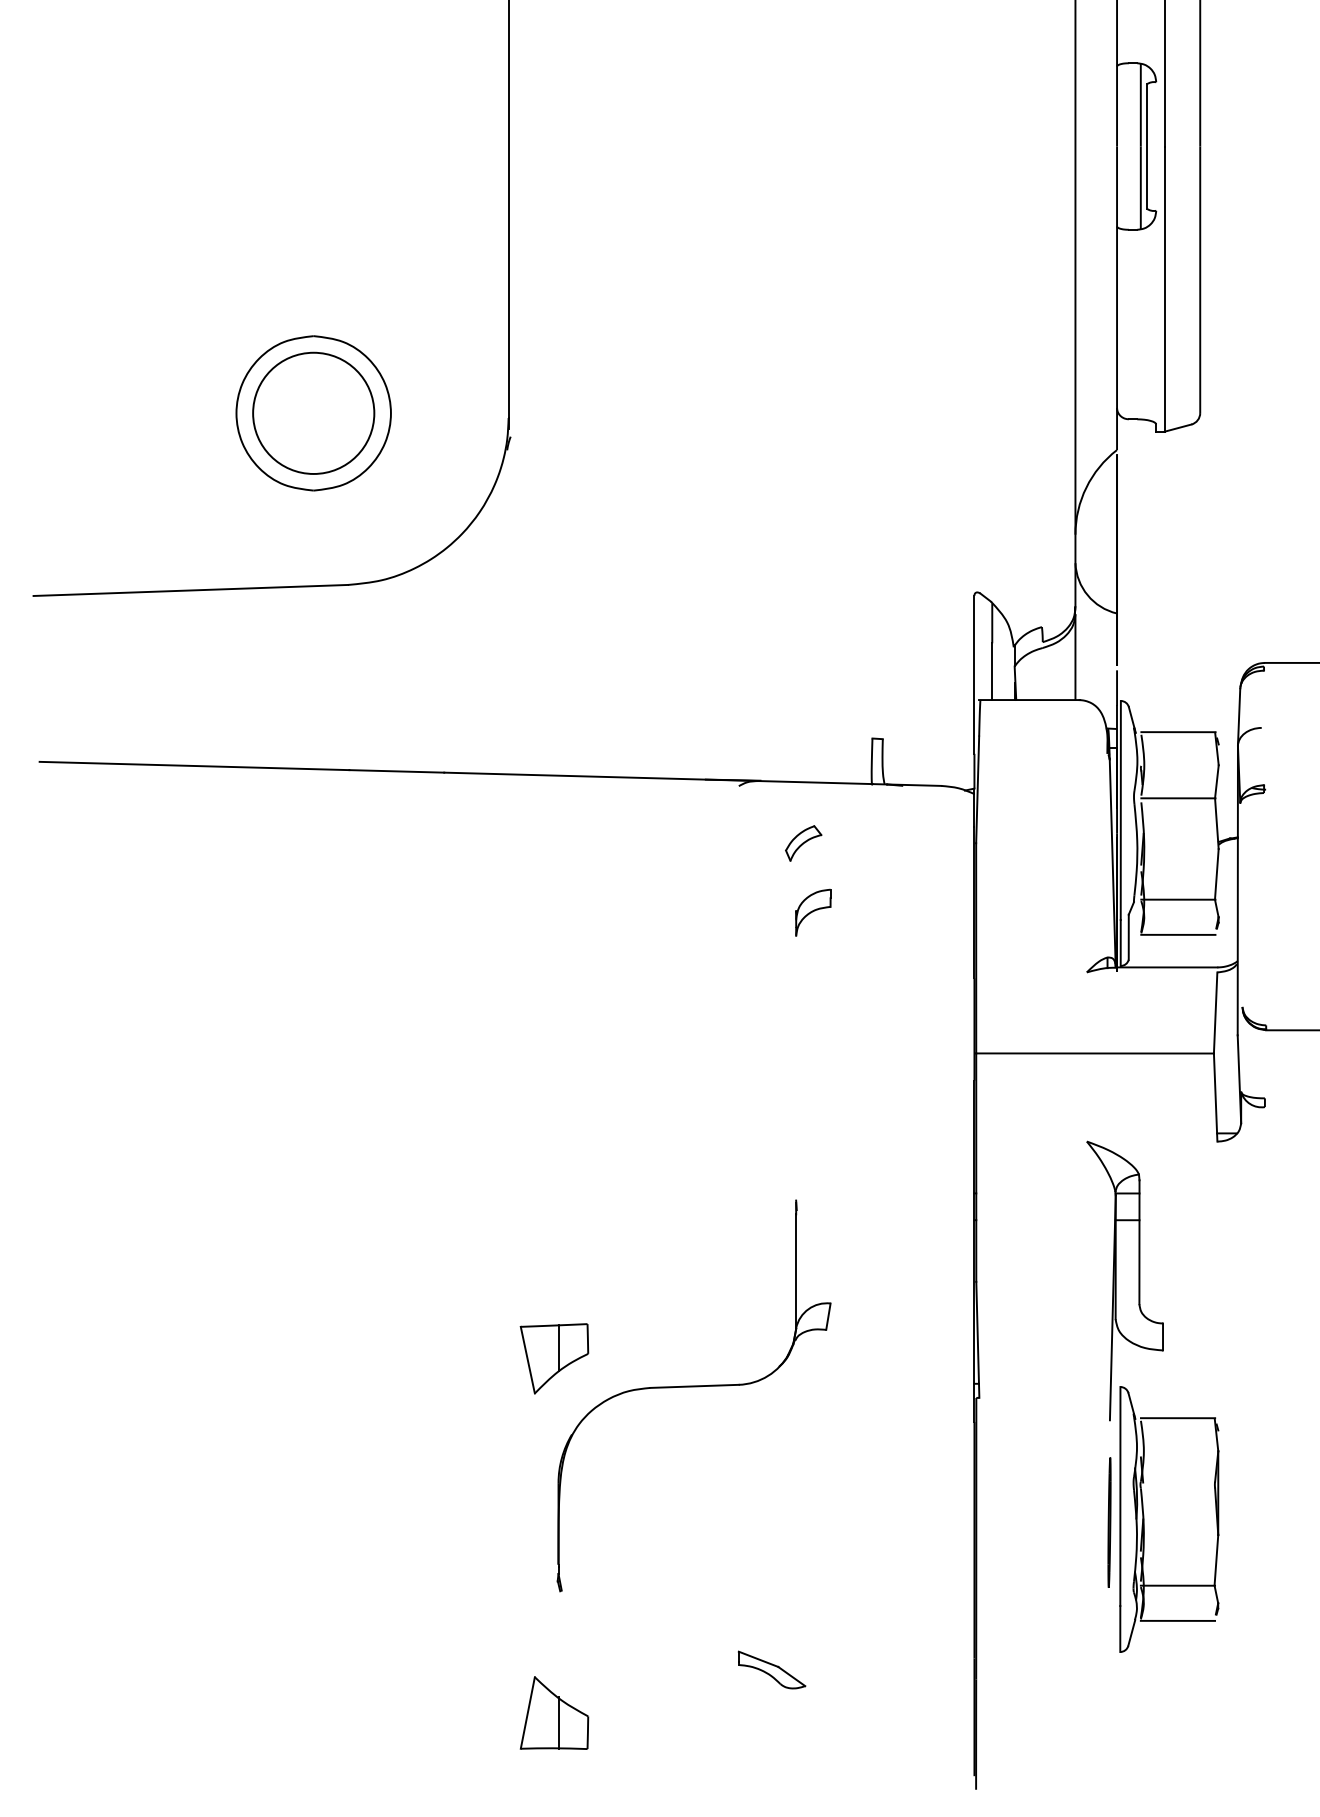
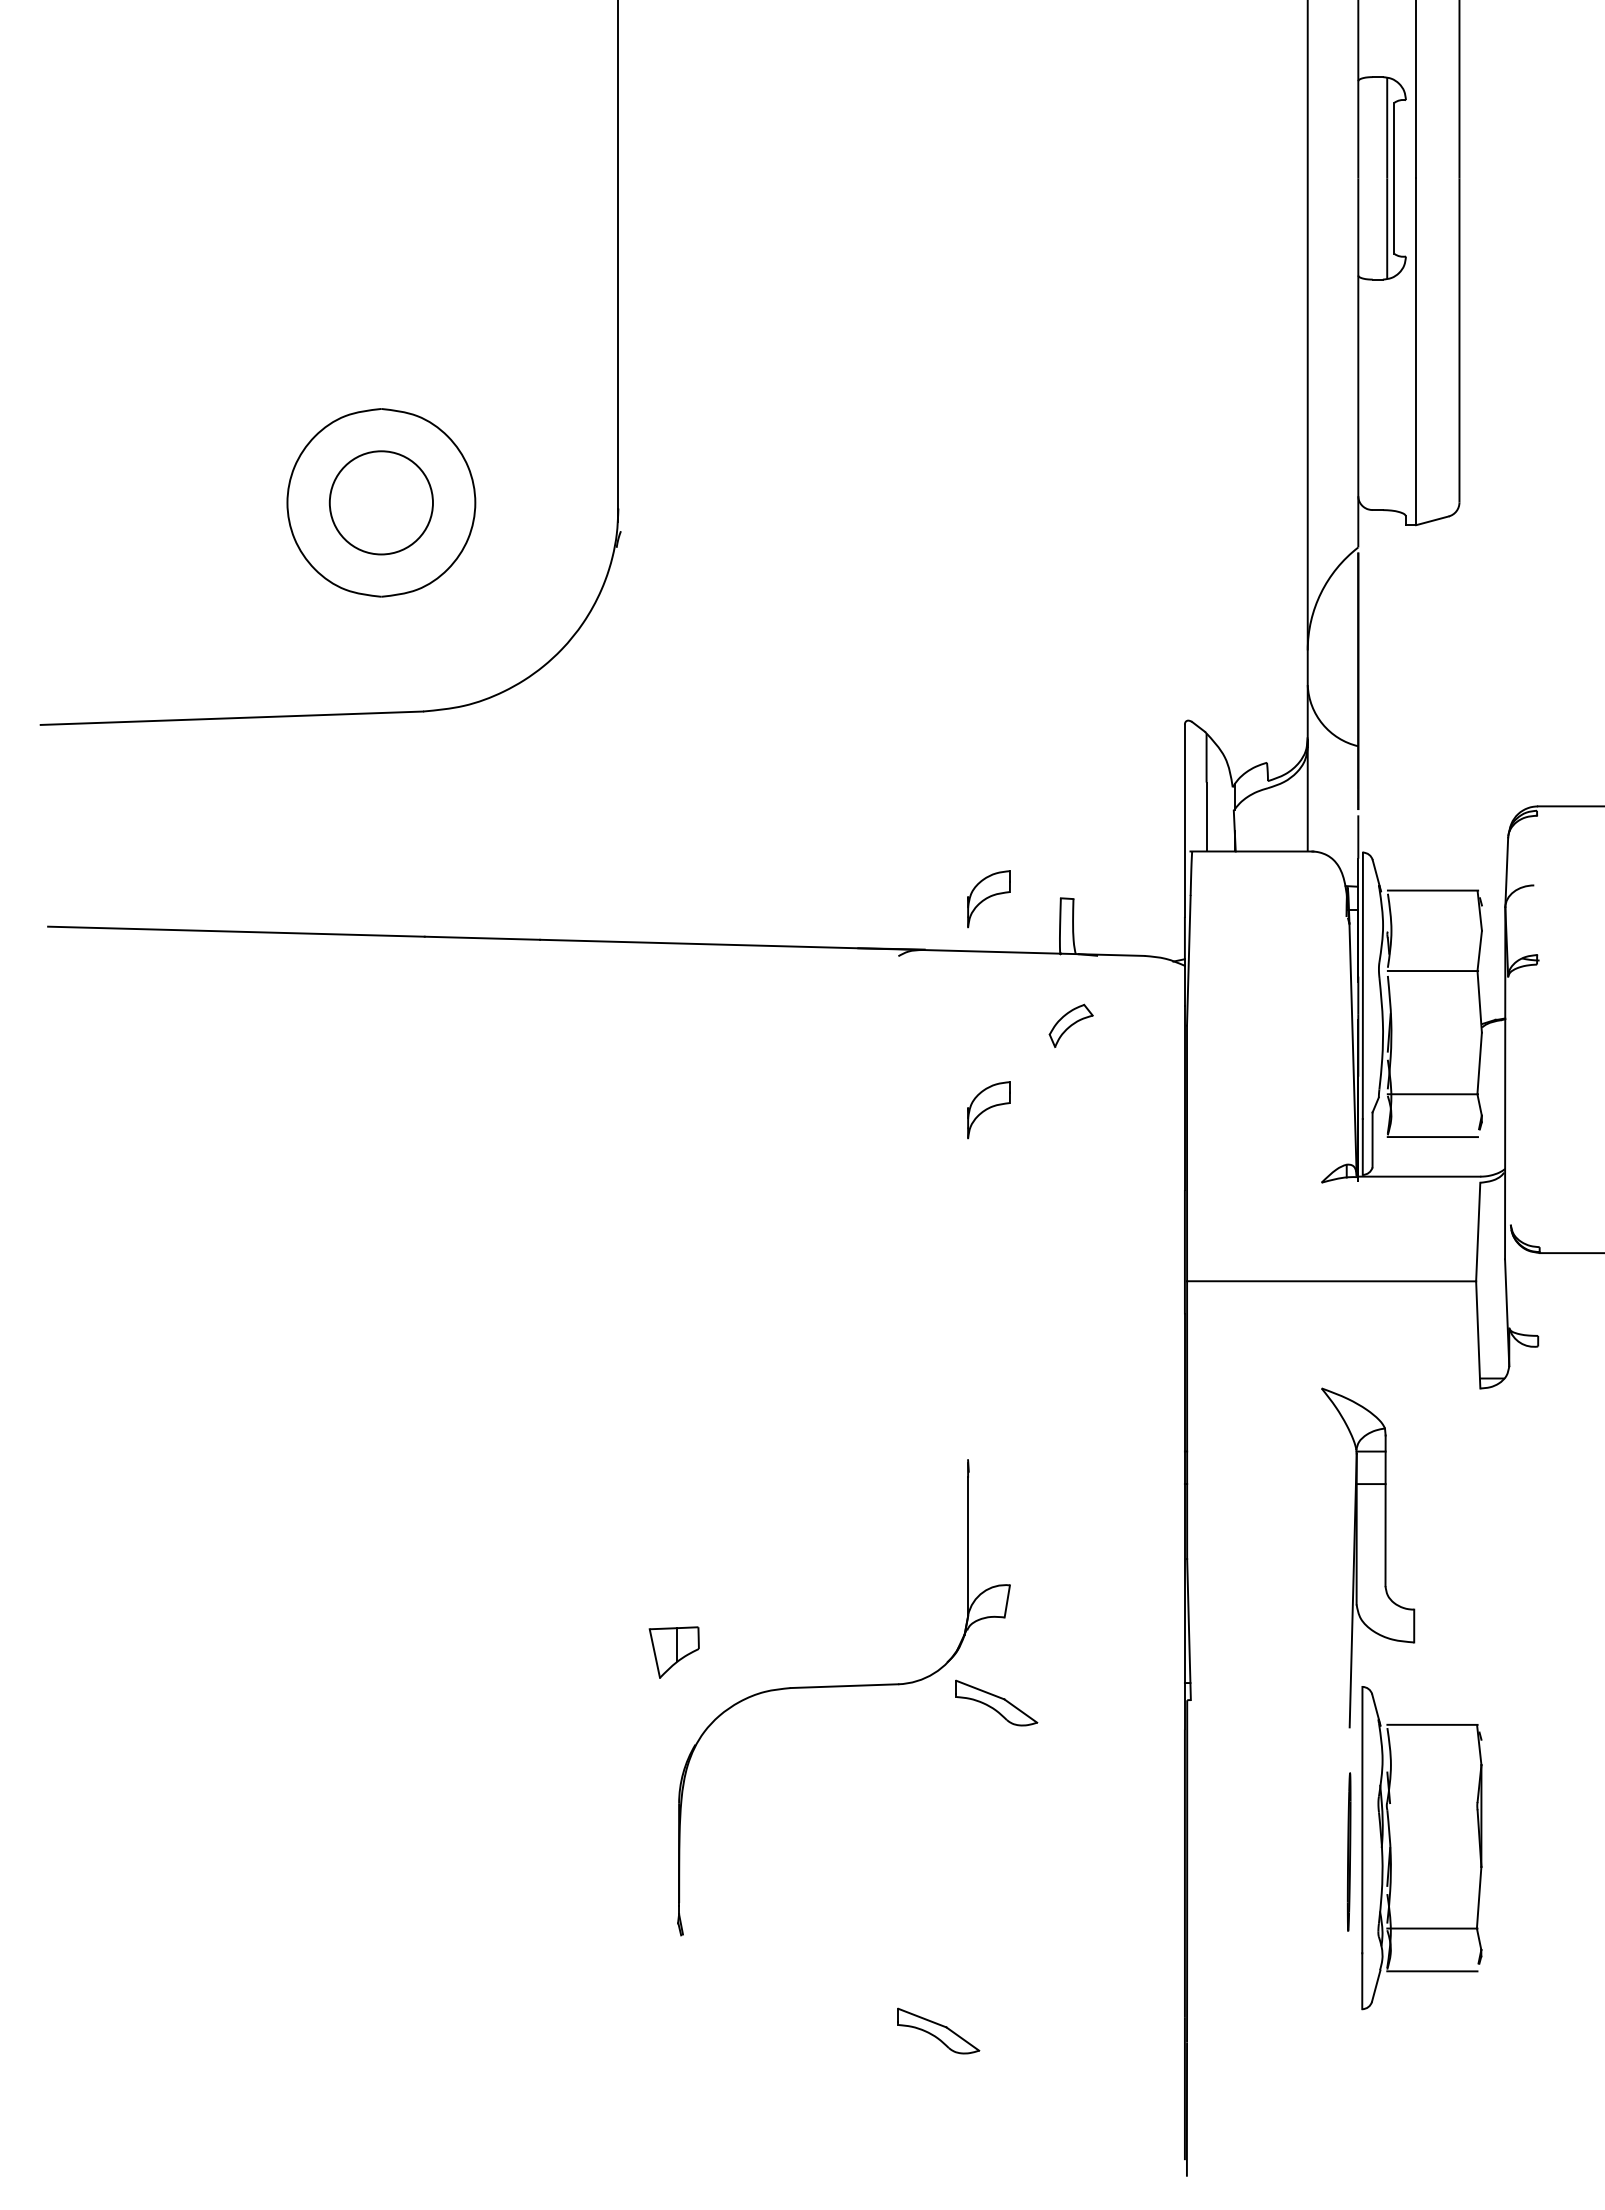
circle: (313, 413) -> (381, 502), size x0.7
part: (812, 739) -> (988, 899), added
part: (803, 843) -> (1070, 1025), moved
part: (554, 1358) -> (674, 1652), size x0.6
part: (819, 1399) -> (996, 1702), added
part: (554, 1713) -> (674, 2083), removed

